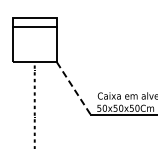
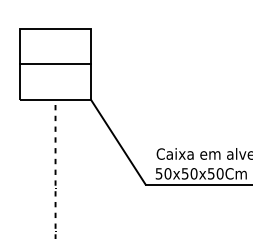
line: (34, 27) -> (55, 64), moved
line: (73, 88) -> (117, 141), dashed -> solid

